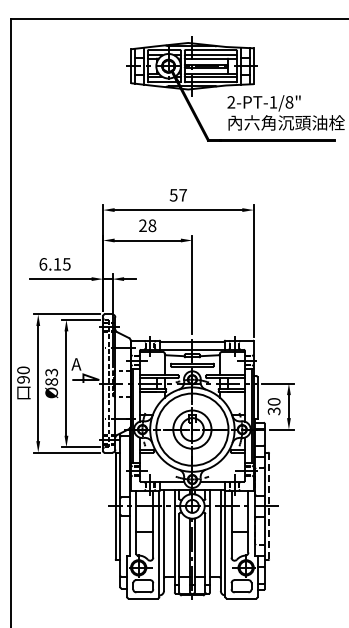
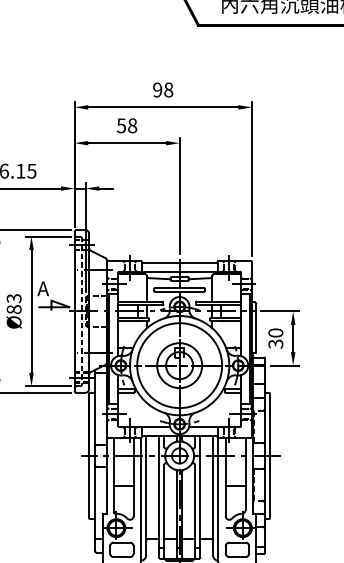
text: (177, 195) -> (162, 90), 57 -> 98
text: (142, 225) -> (120, 125), 28 -> 58
line: (269, 506) -> (270, 456), dashed -> solid

